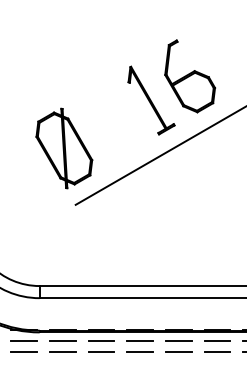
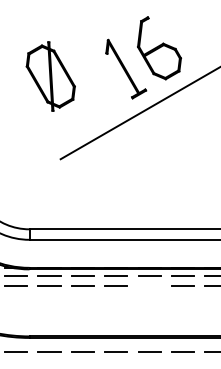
part: (63, 148) -> (50, 76), moved
line: (178, 351) -> (149, 285), removed

